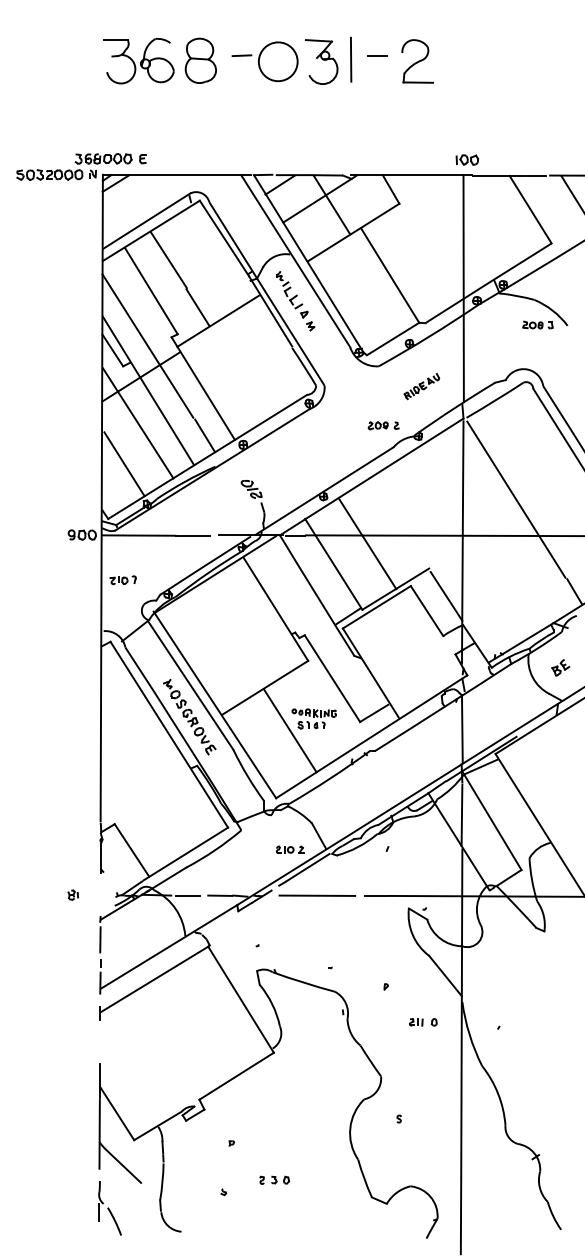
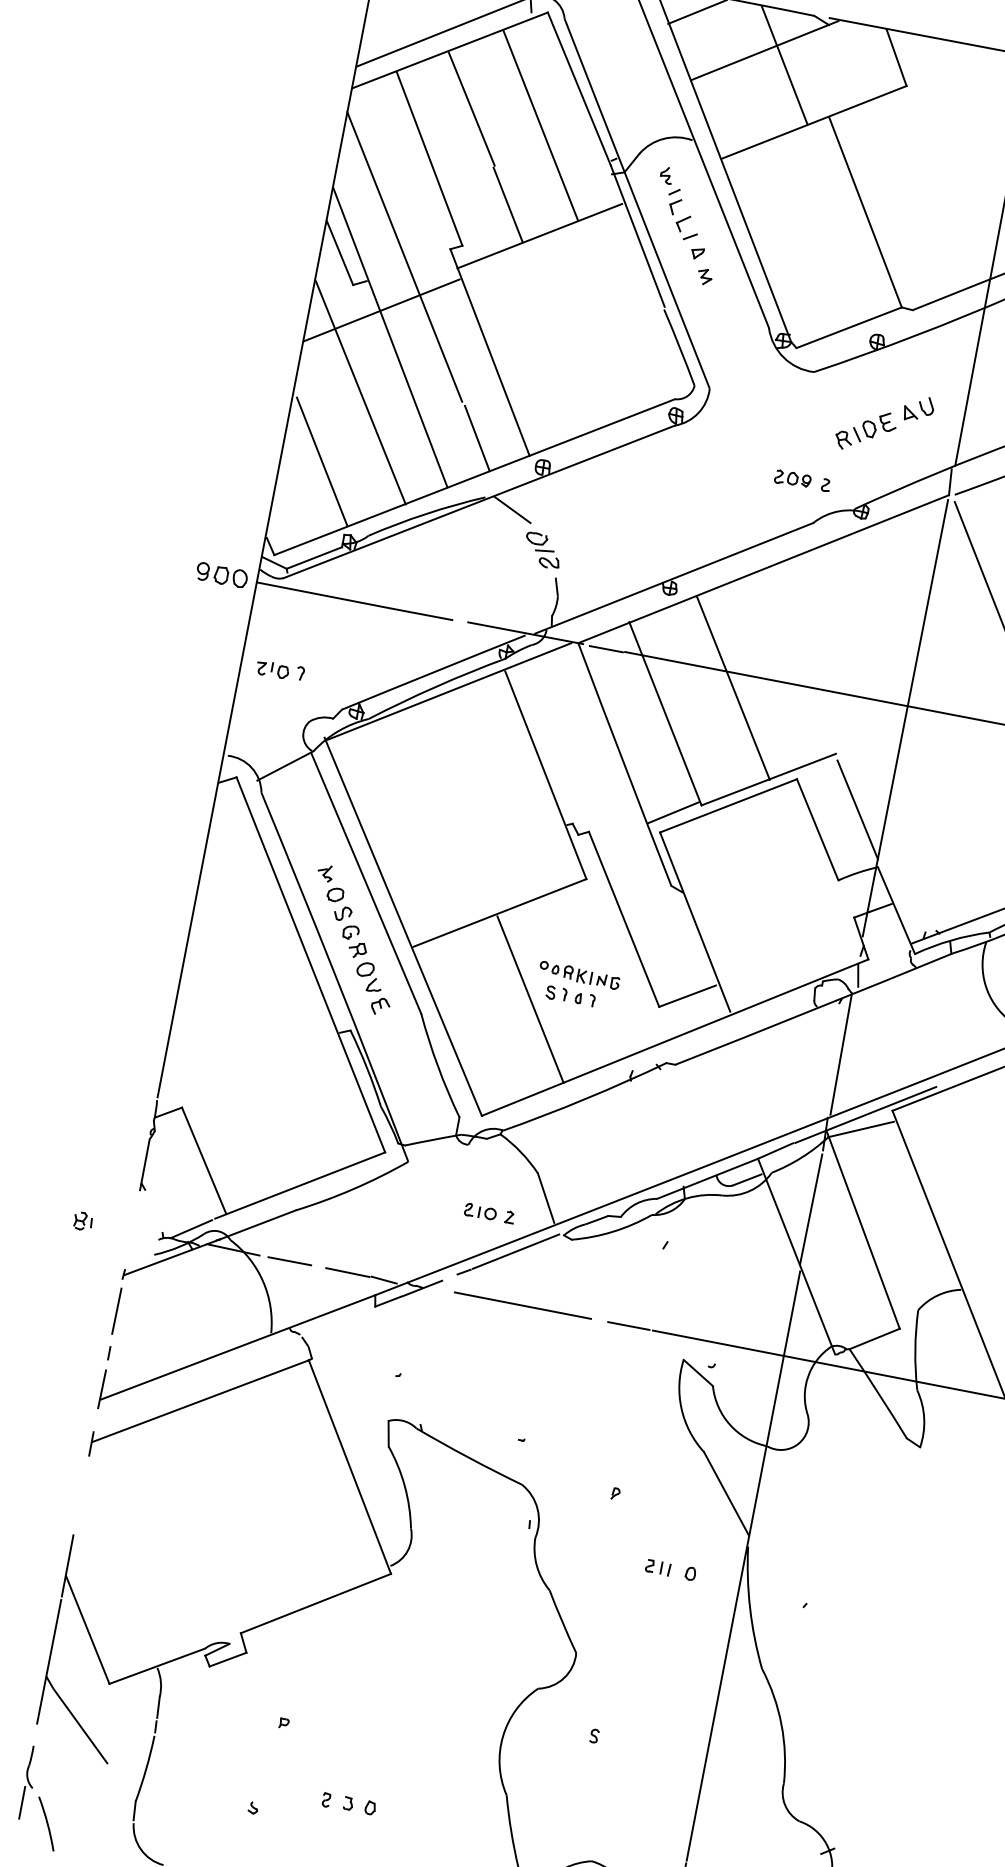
line: (207, 261) -> (540, 124), added
part: (421, 386) -> (884, 422), size x1.43
line: (231, 470) -> (513, 509), added

